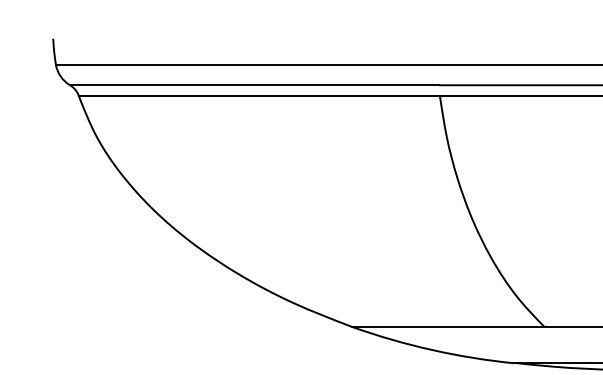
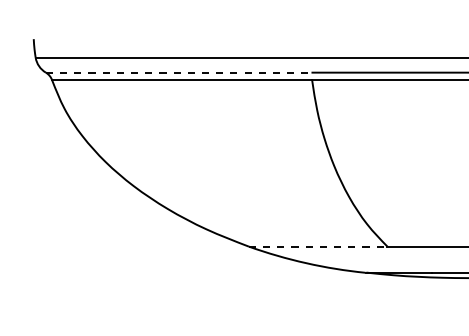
line: (254, 85) -> (178, 72), solid -> dashed
line: (448, 326) -> (318, 246), solid -> dashed

